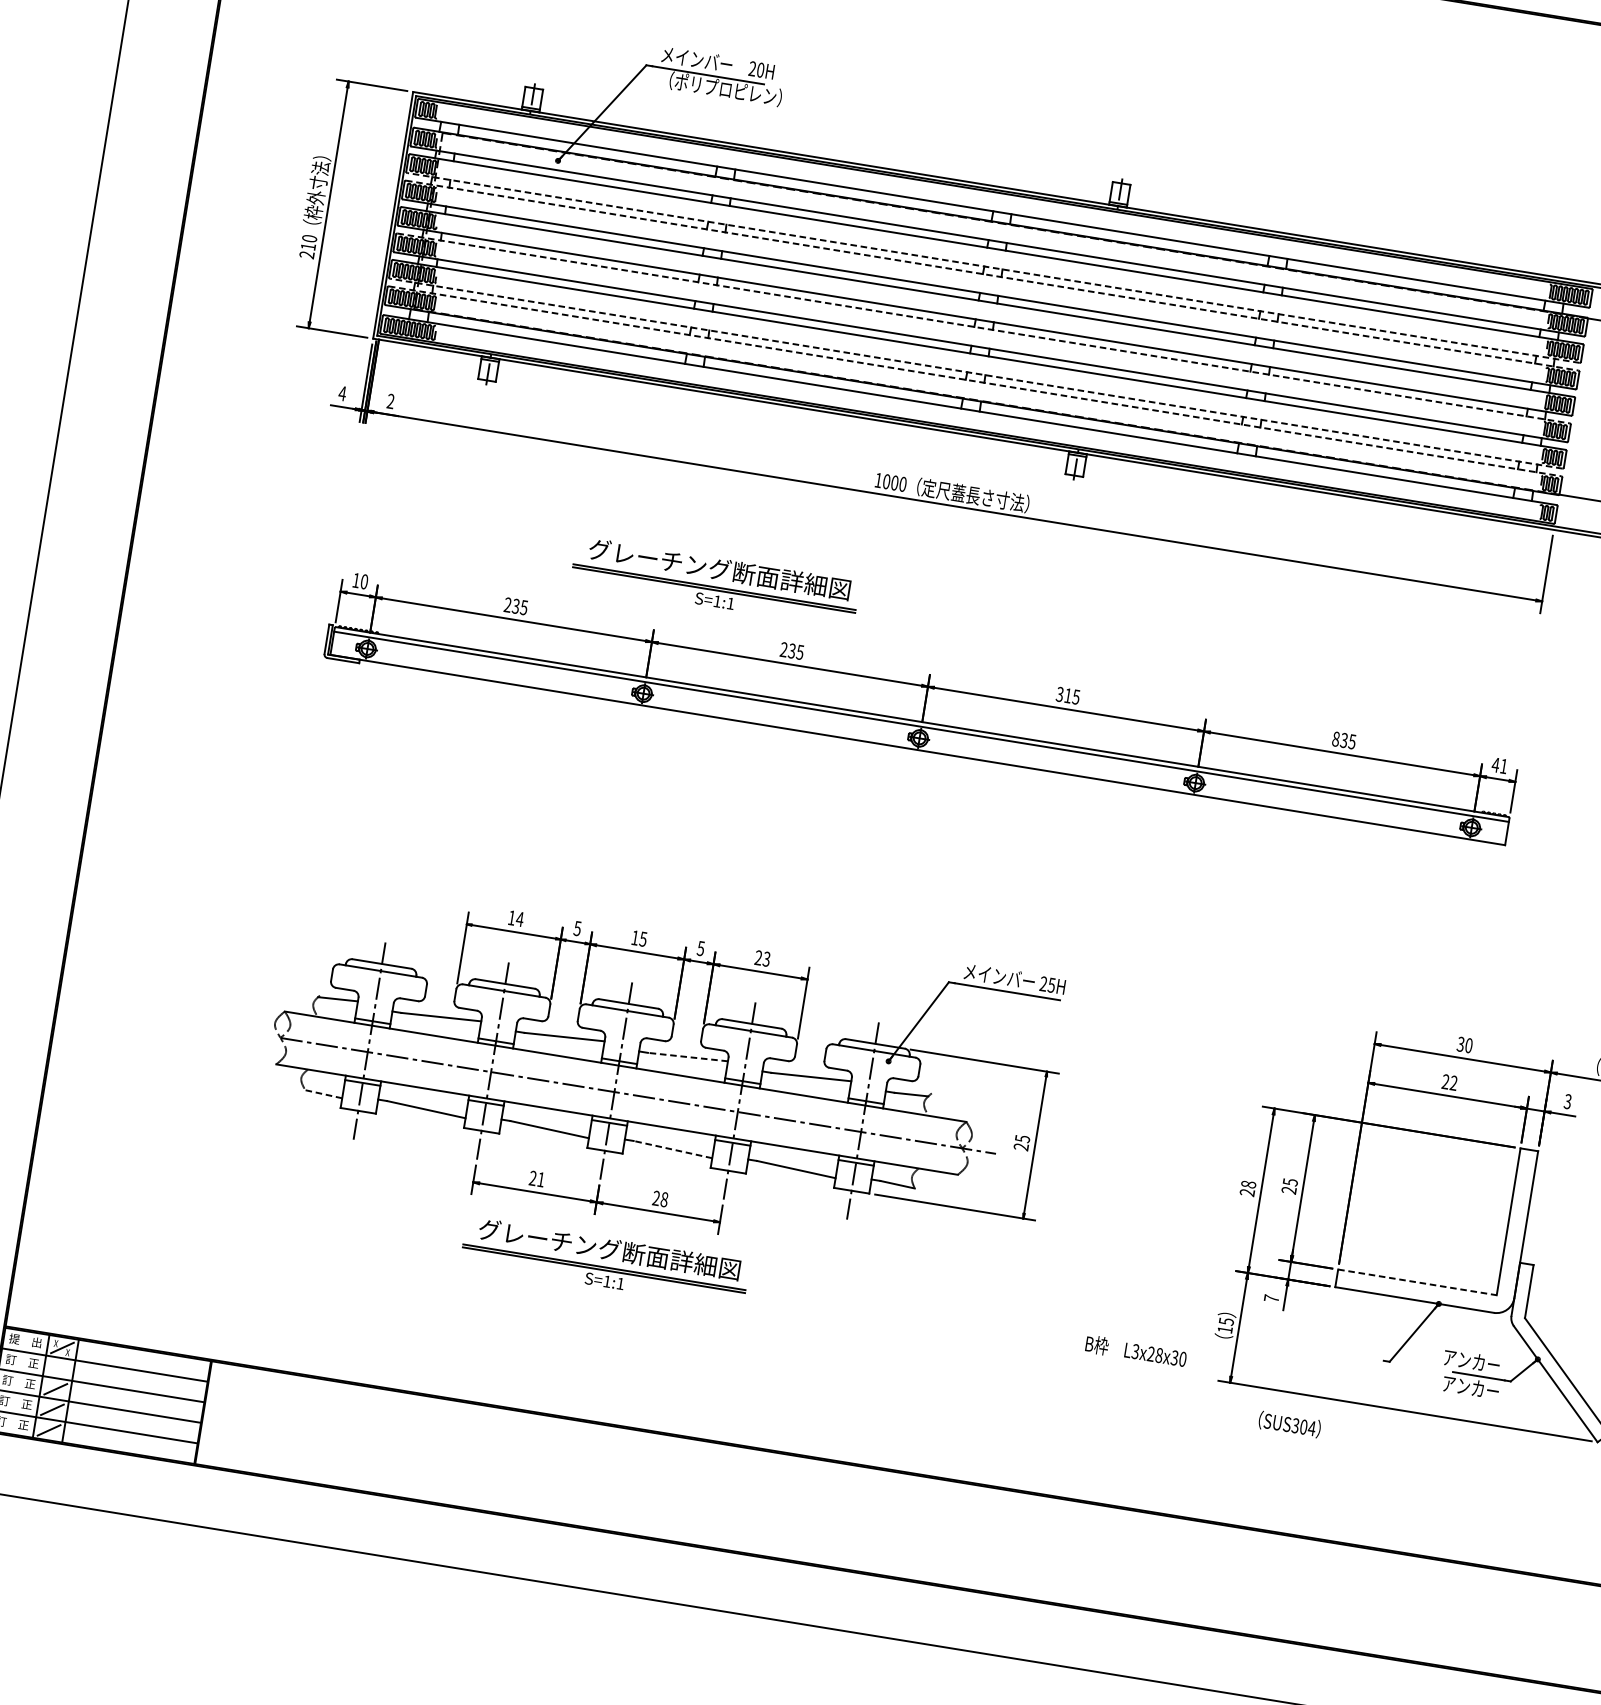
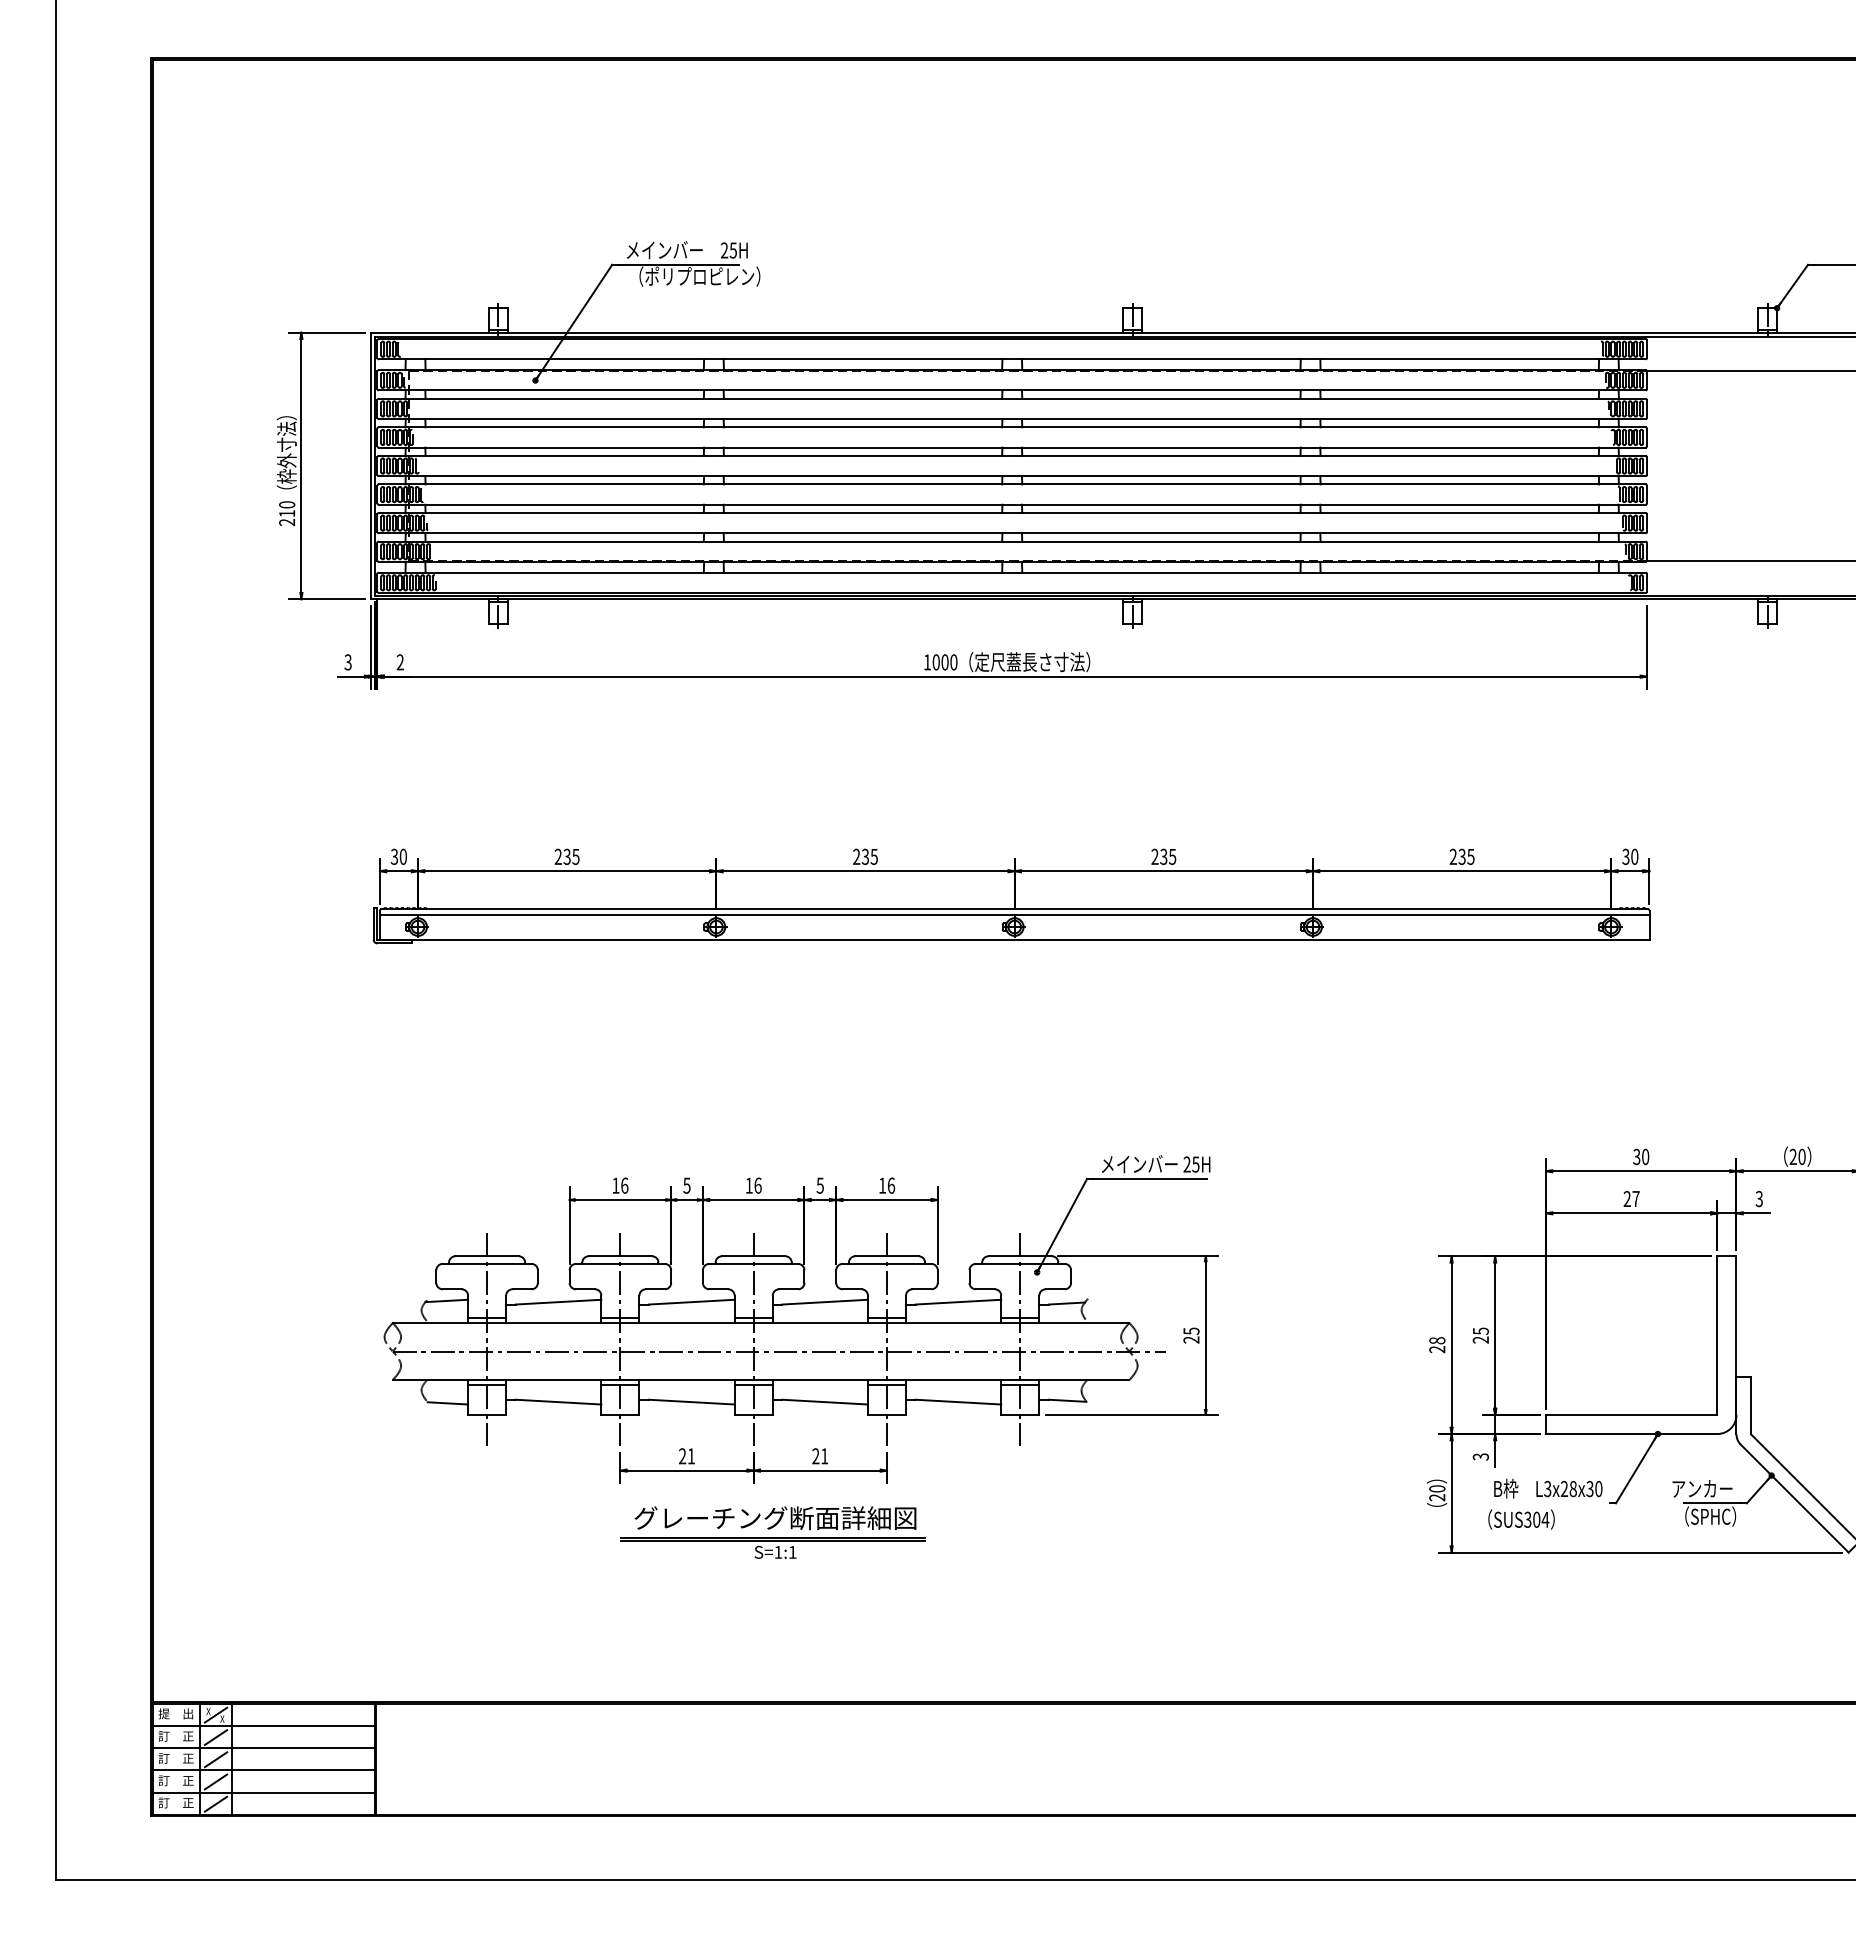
text: (759, 70) -> (732, 250), 20H -> 25H
line: (992, 268) -> (1011, 419), dashed -> solid
line: (992, 275) -> (1012, 427), dashed -> solid
line: (983, 328) -> (1012, 484), dashed -> solid
line: (975, 373) -> (1011, 533), dashed -> solid
line: (975, 381) -> (1012, 541), dashed -> solid
text: (342, 393) -> (348, 662), 4 -> 3
text: (356, 580) -> (394, 856), 10 -> 30
part: (714, 582) -> (772, 797), removed
text: (1064, 694) -> (1159, 856), 315 -> 235
text: (1335, 738) -> (1452, 856), 835 -> 235
text: (1500, 765) -> (1630, 856), 41 -> 30
text: (519, 919) -> (624, 1185), 14 -> 16
text: (642, 939) -> (757, 1185), 15 -> 16
text: (763, 958) -> (887, 1185), 23 -> 16
line: (688, 1057) -> (825, 1302), dashed -> solid
text: (1453, 1082) -> (1635, 1198), 22 -> 27
line: (323, 1094) -> (447, 1403), dashed -> solid
line: (673, 1150) -> (825, 1402), dashed -> solid
text: (664, 1199) -> (824, 1456), 28 -> 21
line: (1417, 1281) -> (1631, 1414), dashed -> solid
text: (1271, 1298) -> (1480, 1456), 7 -> 3
text: (1225, 1325) -> (1437, 1493), 15 -> 20
text: (1136, 1351) -> (1548, 1488), moved
line: (58, 1368) -> (215, 1737), added
text: (1470, 1387) -> (1705, 1516), アンカー -> （SPHC）
text: (1289, 1424) -> (1521, 1519), moved

